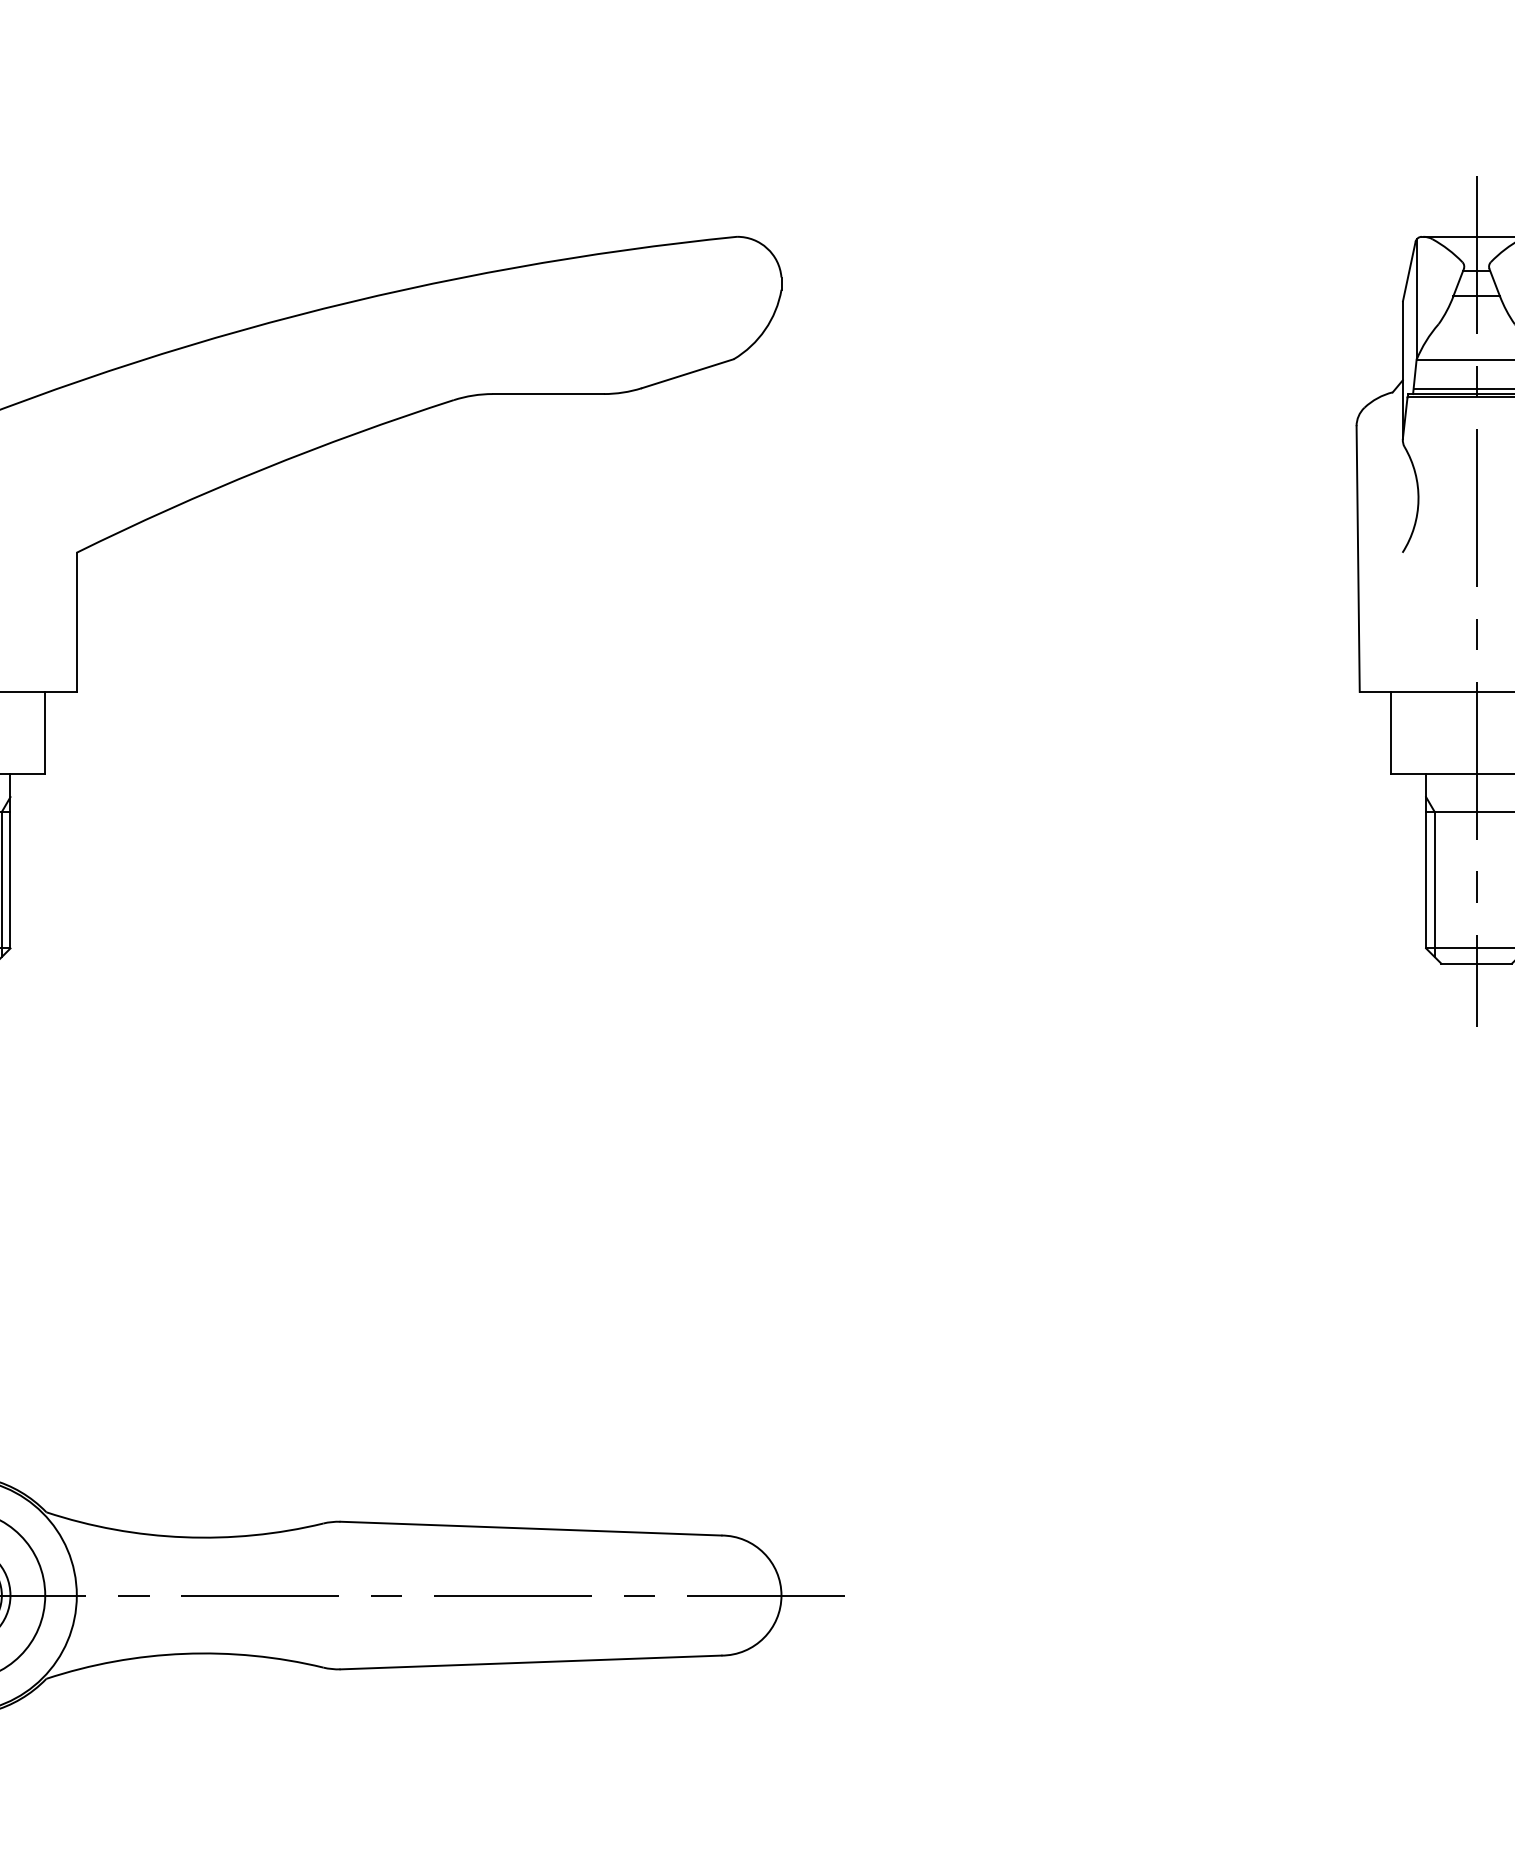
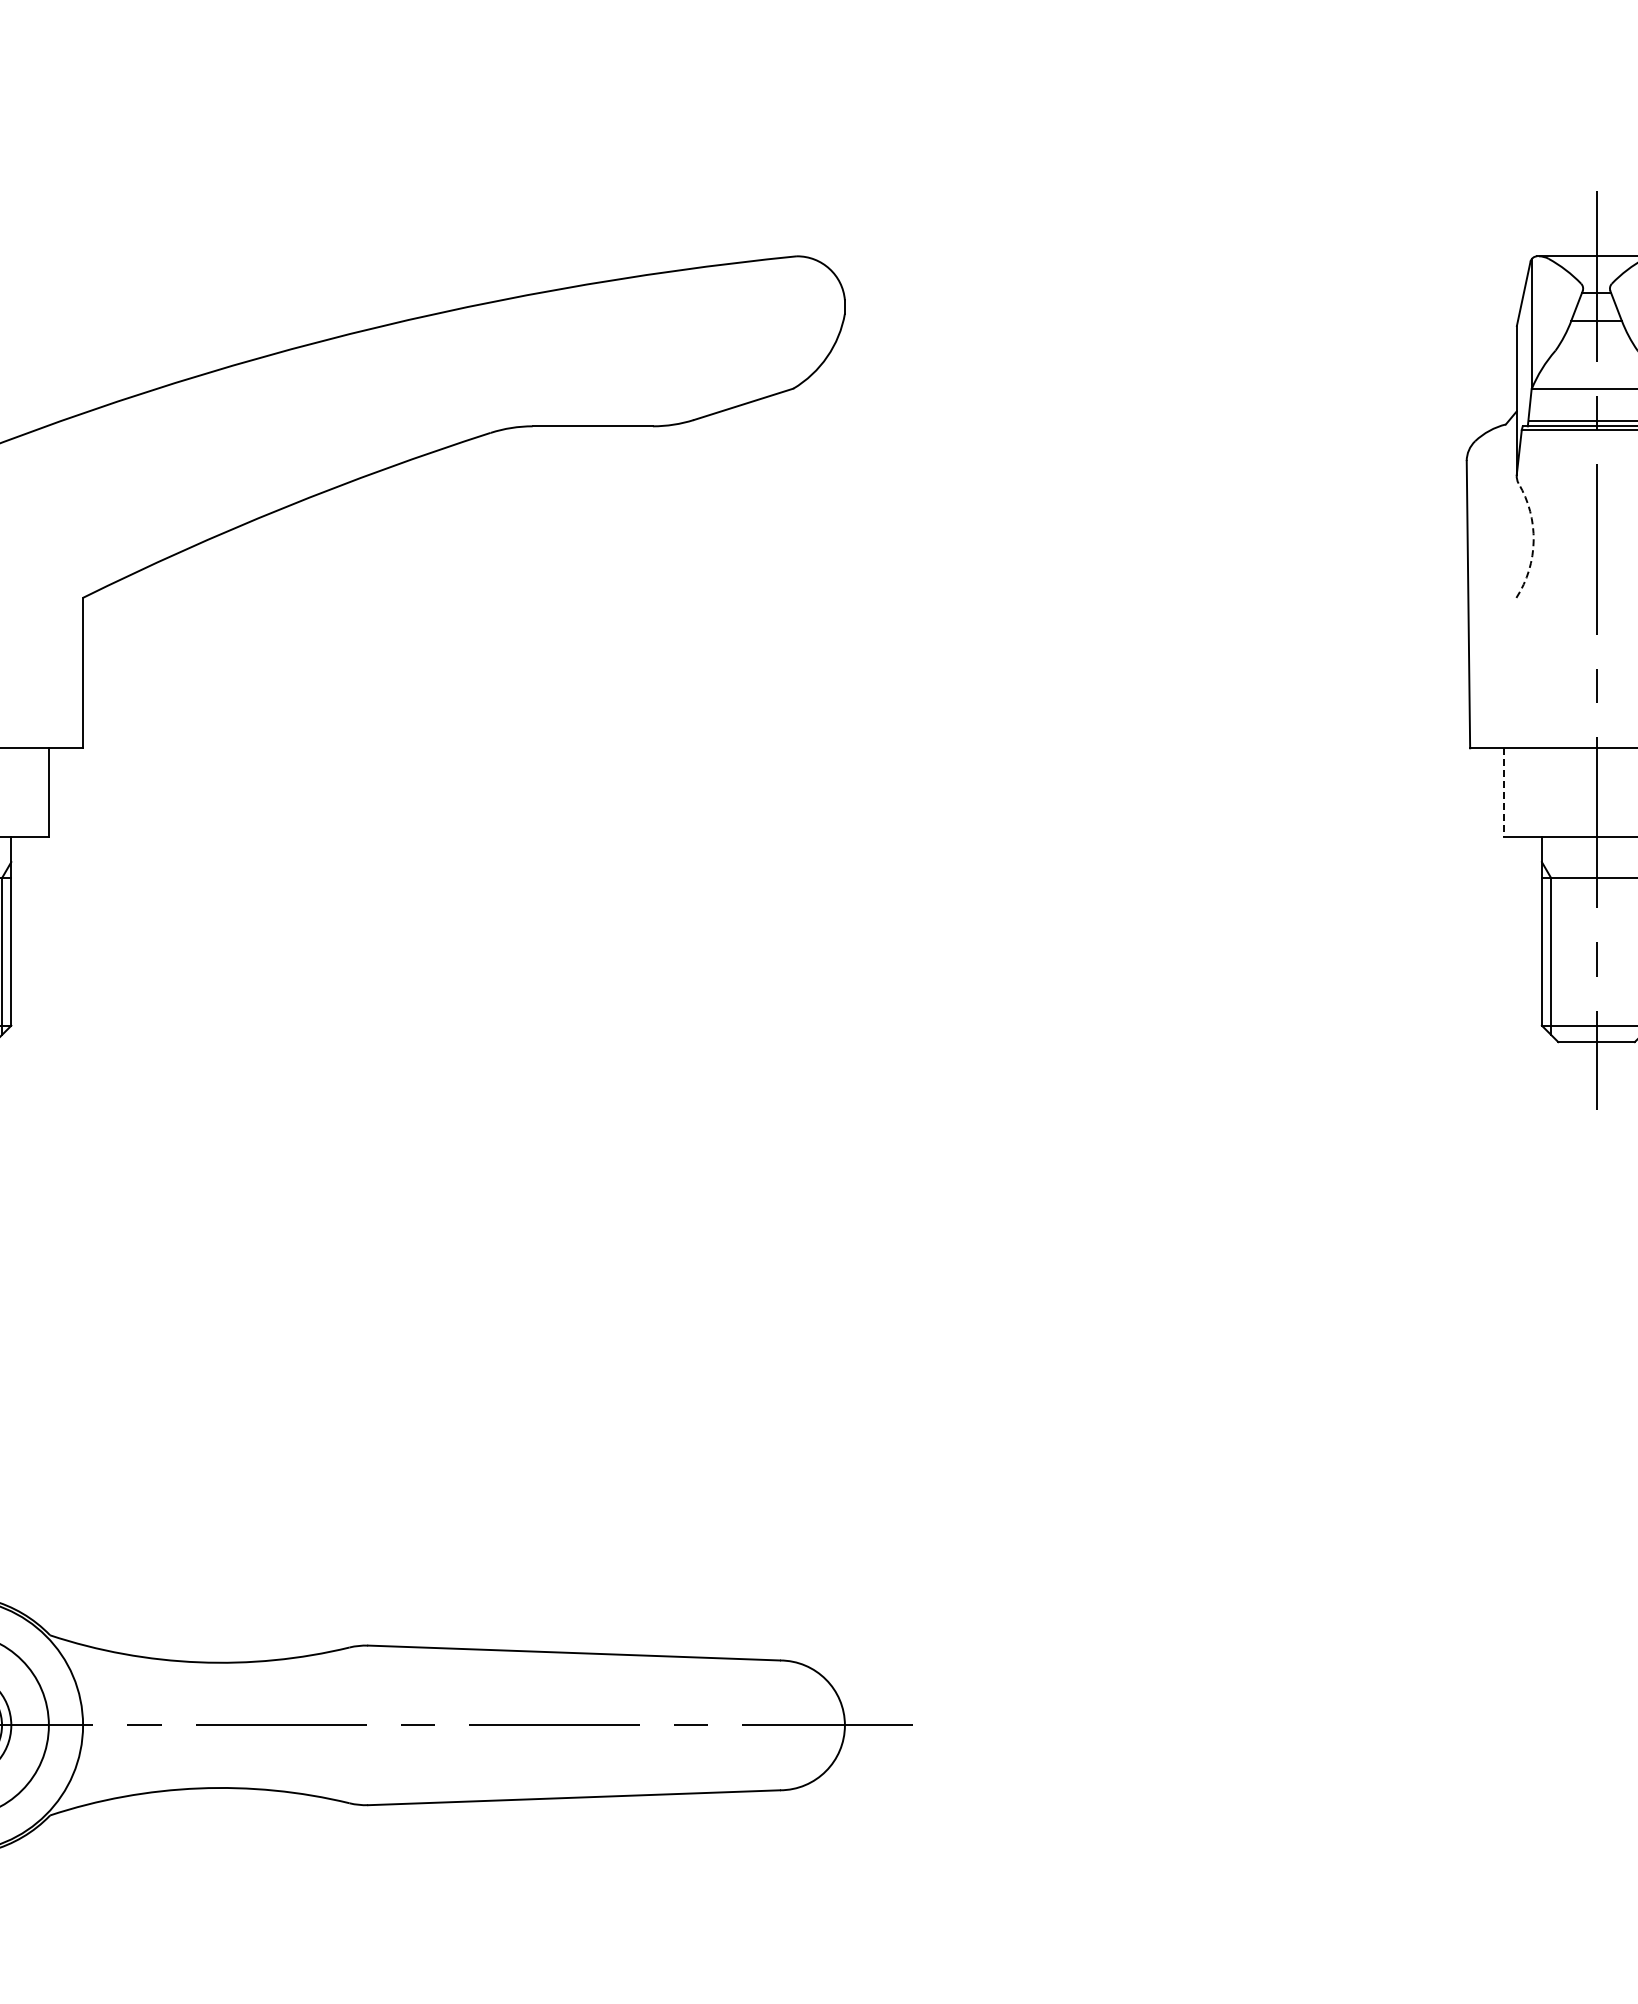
arc: (1418, 500) -> (1533, 541), solid -> dashed
line: (1391, 733) -> (1504, 793), solid -> dashed

